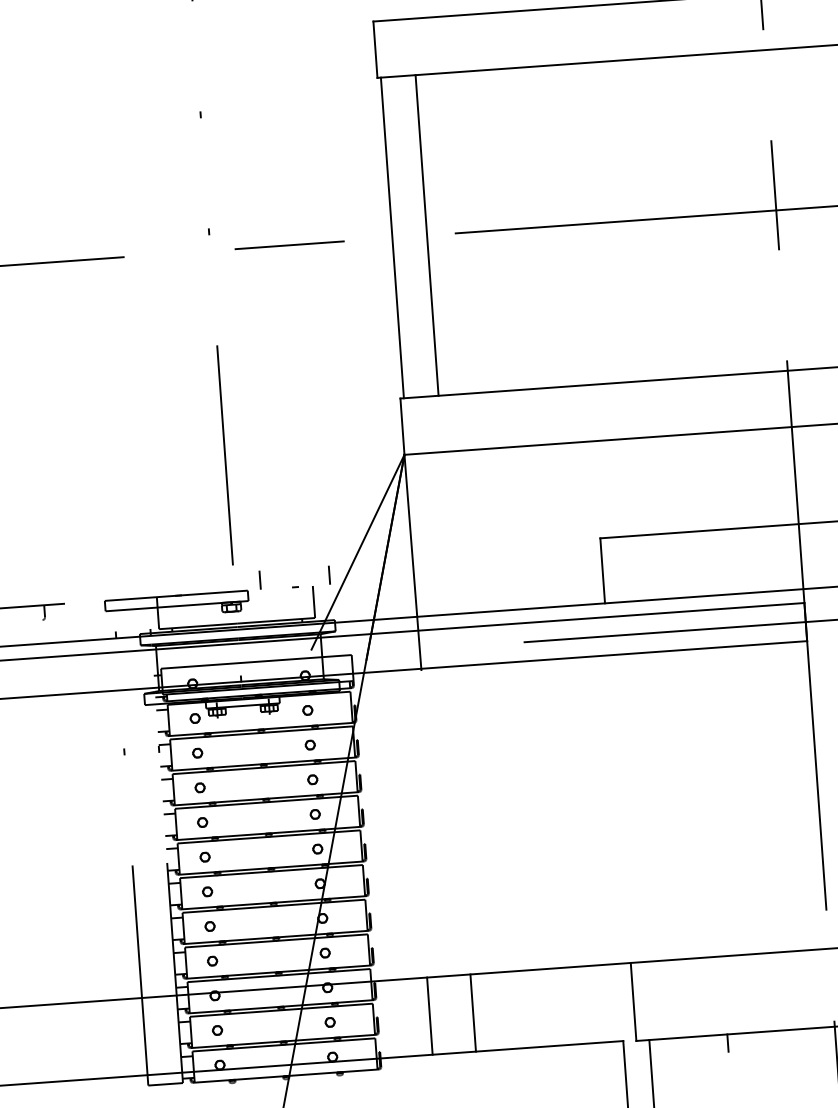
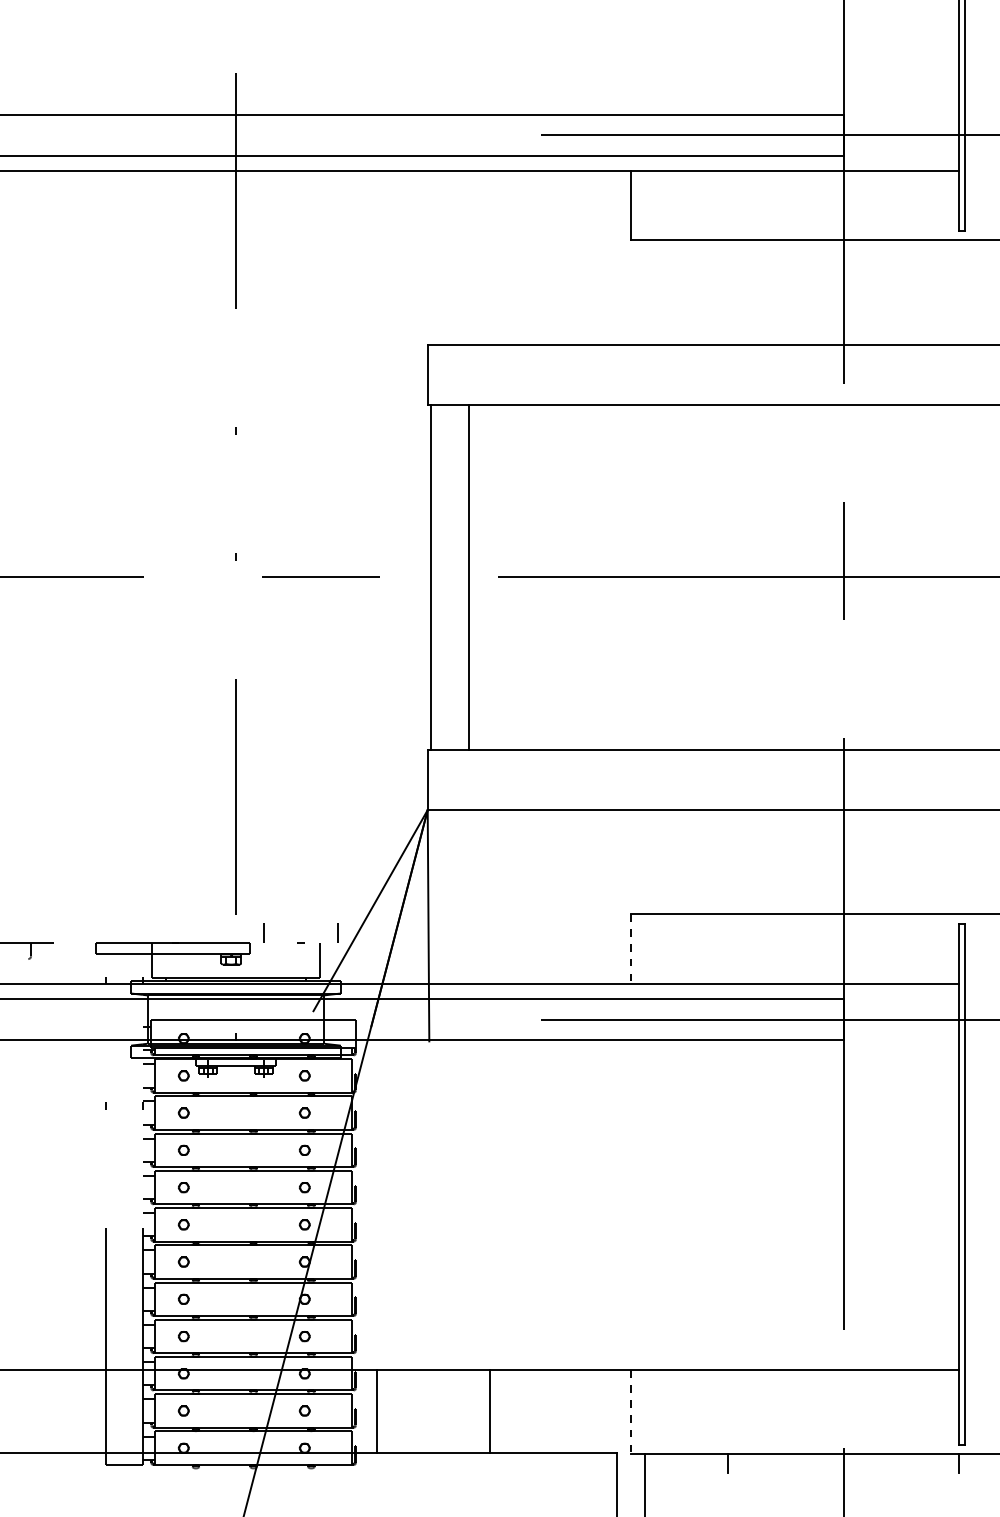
line: (602, 571) -> (630, 949), solid -> dashed
line: (633, 1002) -> (630, 1412), solid -> dashed
line: (473, 1012) -> (490, 1411), moved
line: (429, 1015) -> (376, 1411), moved

